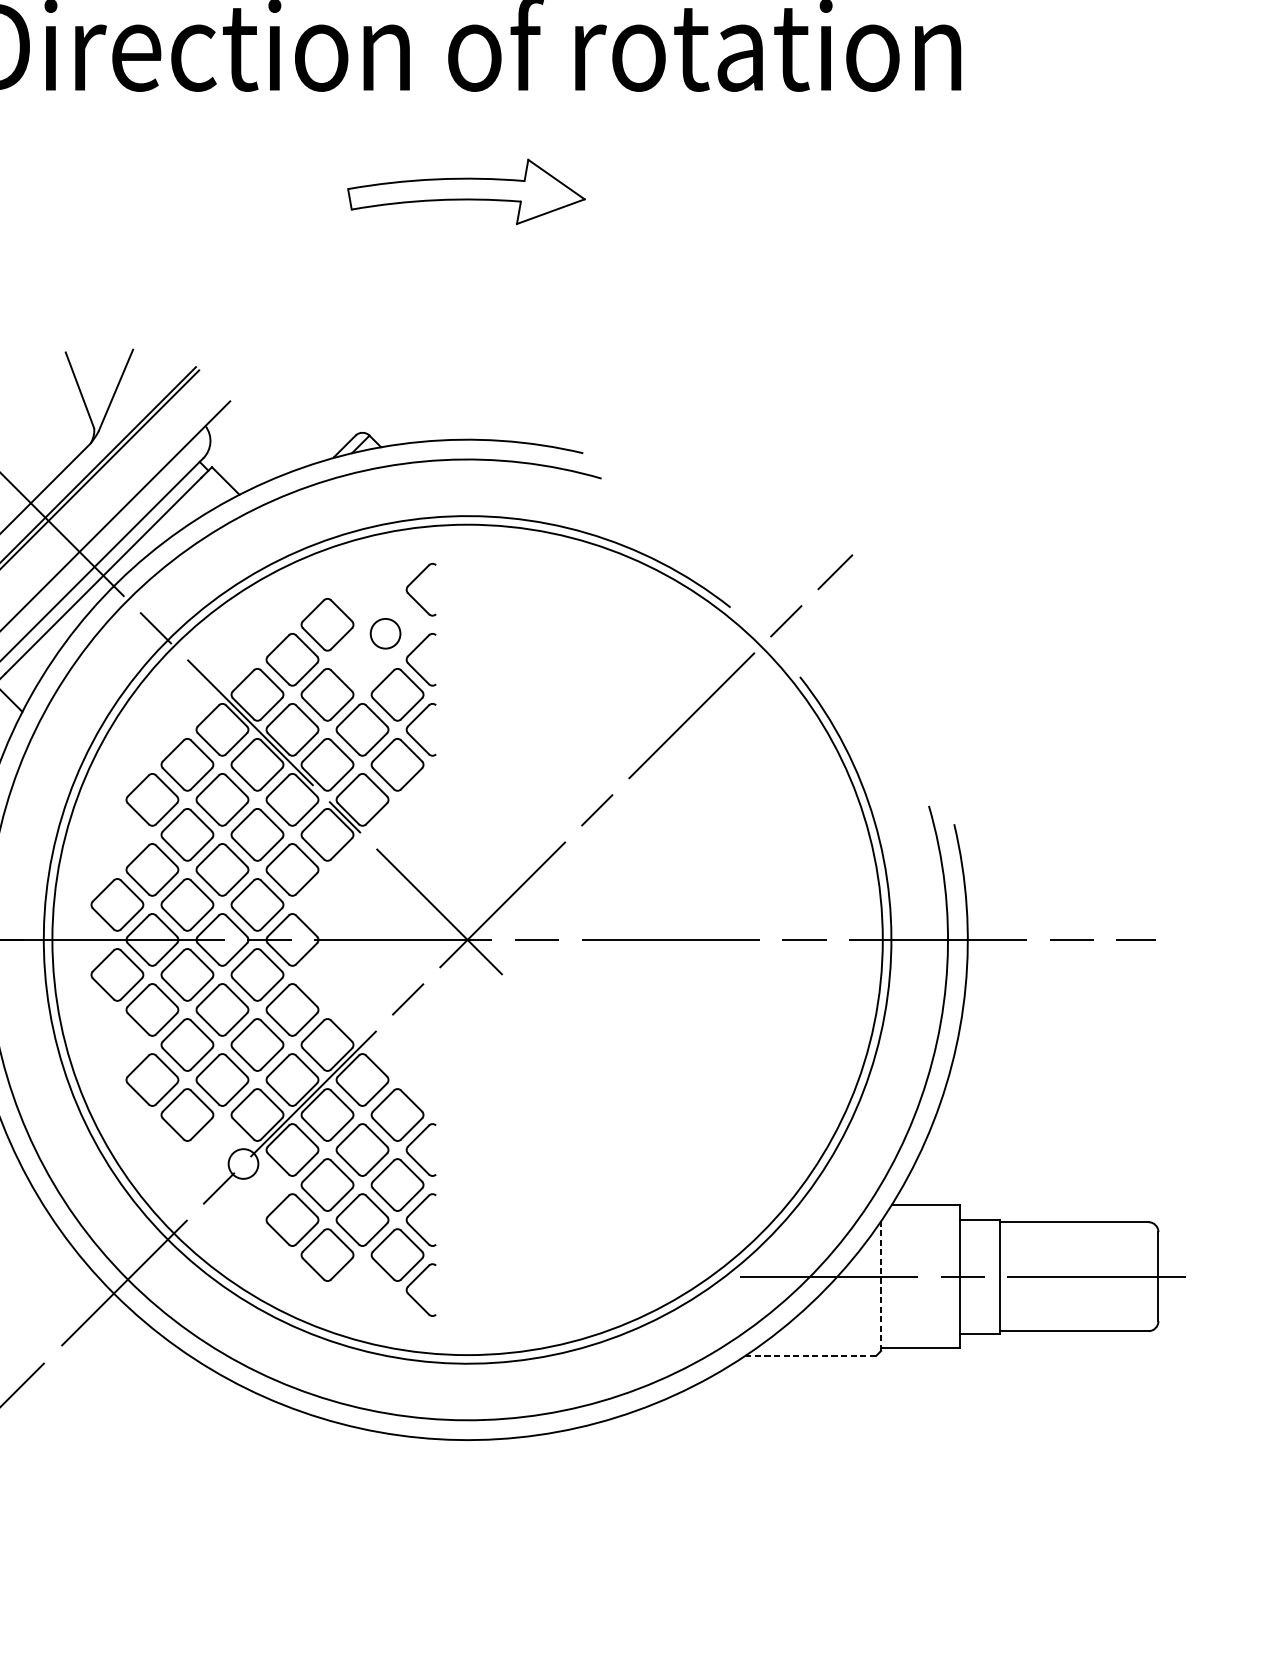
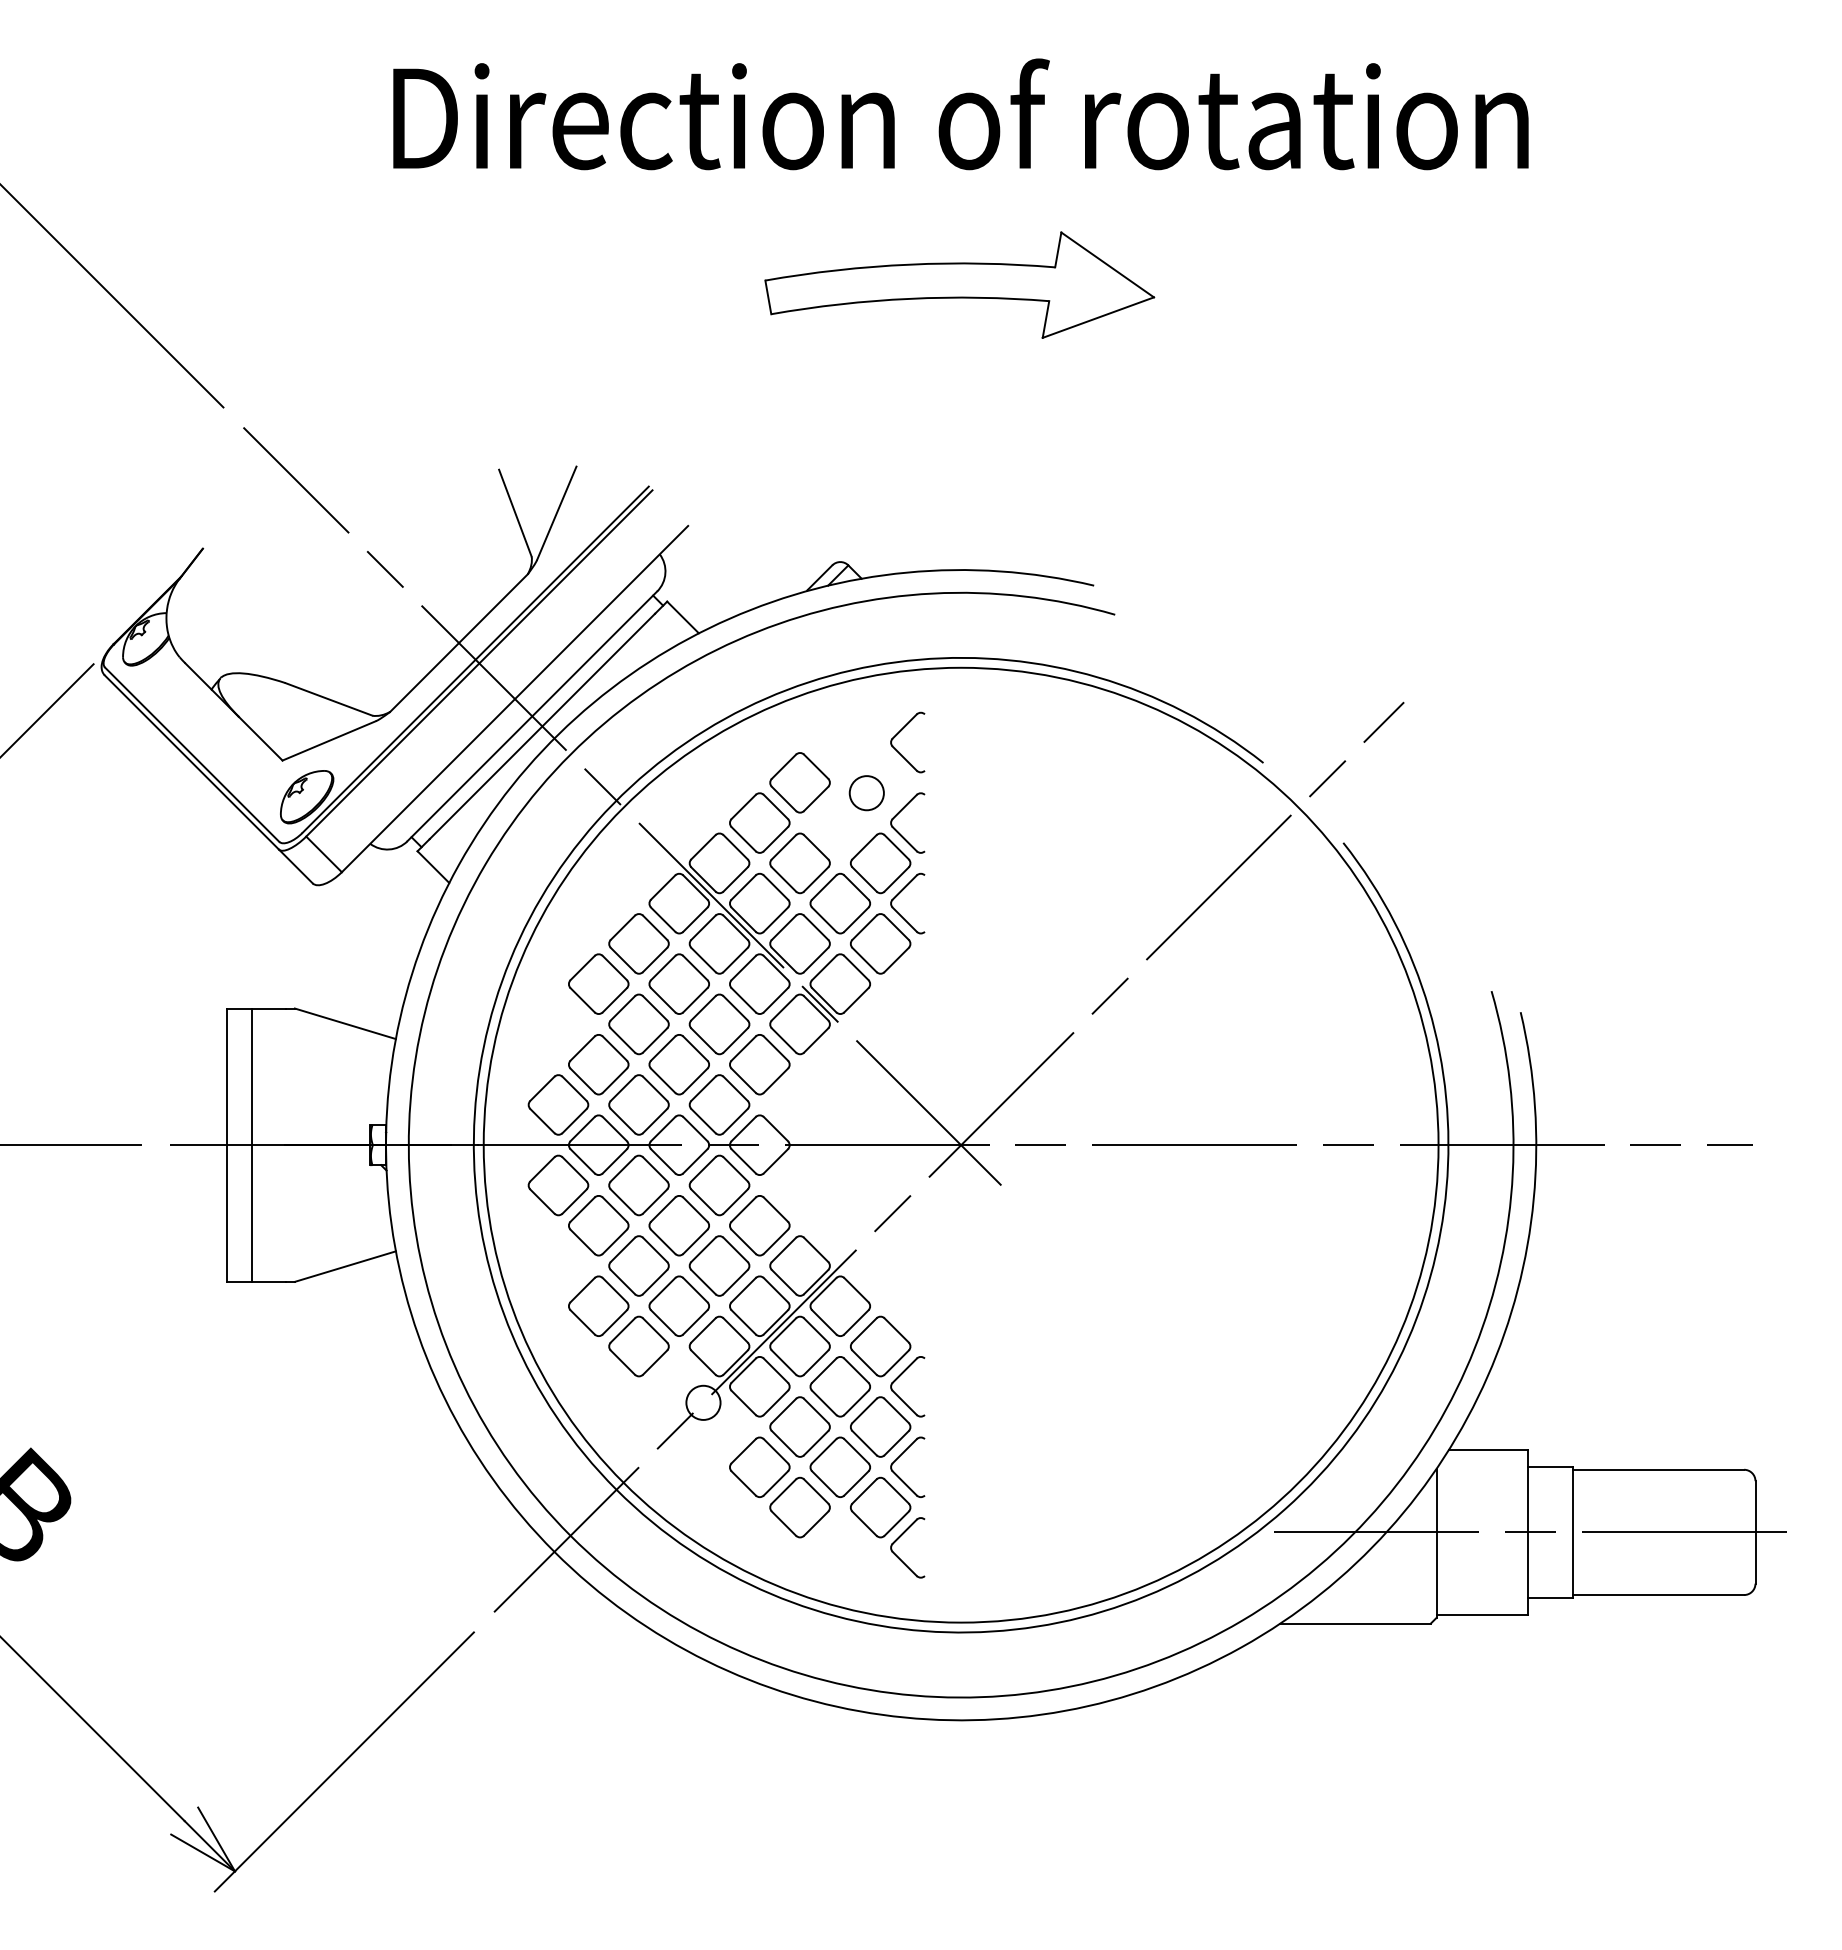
part: (466, 191) -> (959, 284), size x1.43
line: (881, 1286) -> (1436, 1543), dashed -> solid
line: (811, 1355) -> (1356, 1623), dashed -> solid

